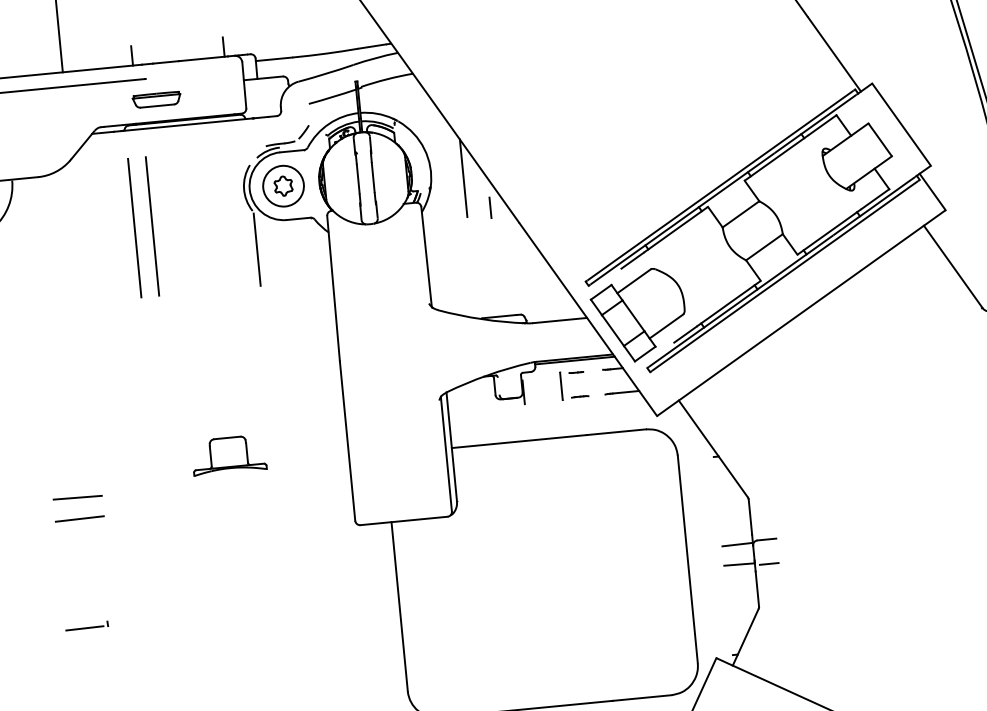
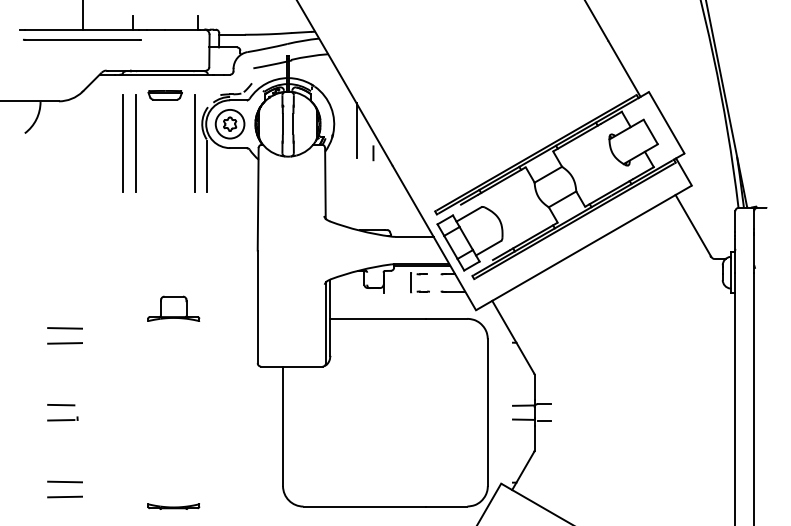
part: (155, 100) -> (164, 95), moved
line: (235, 218) -> (194, 143), added
line: (83, 605) -> (61, 404), added

